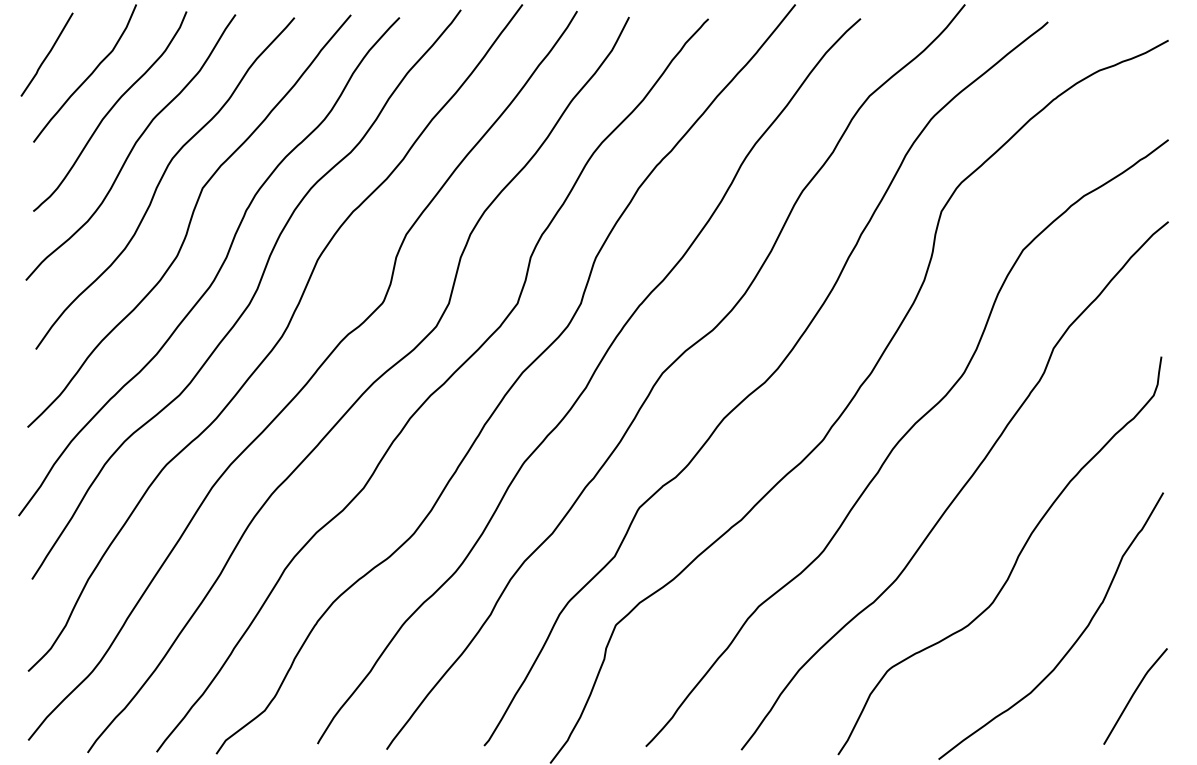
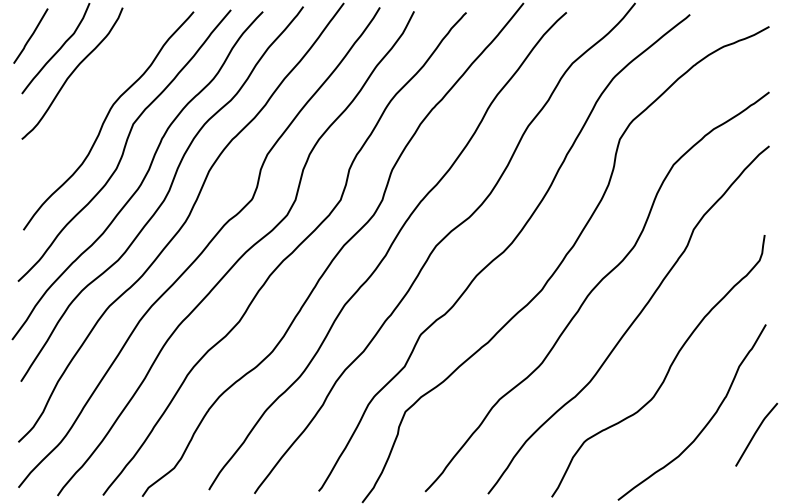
curve: (131, 147) -> (86, 97), removed
line: (1135, 694) -> (756, 433), moved

